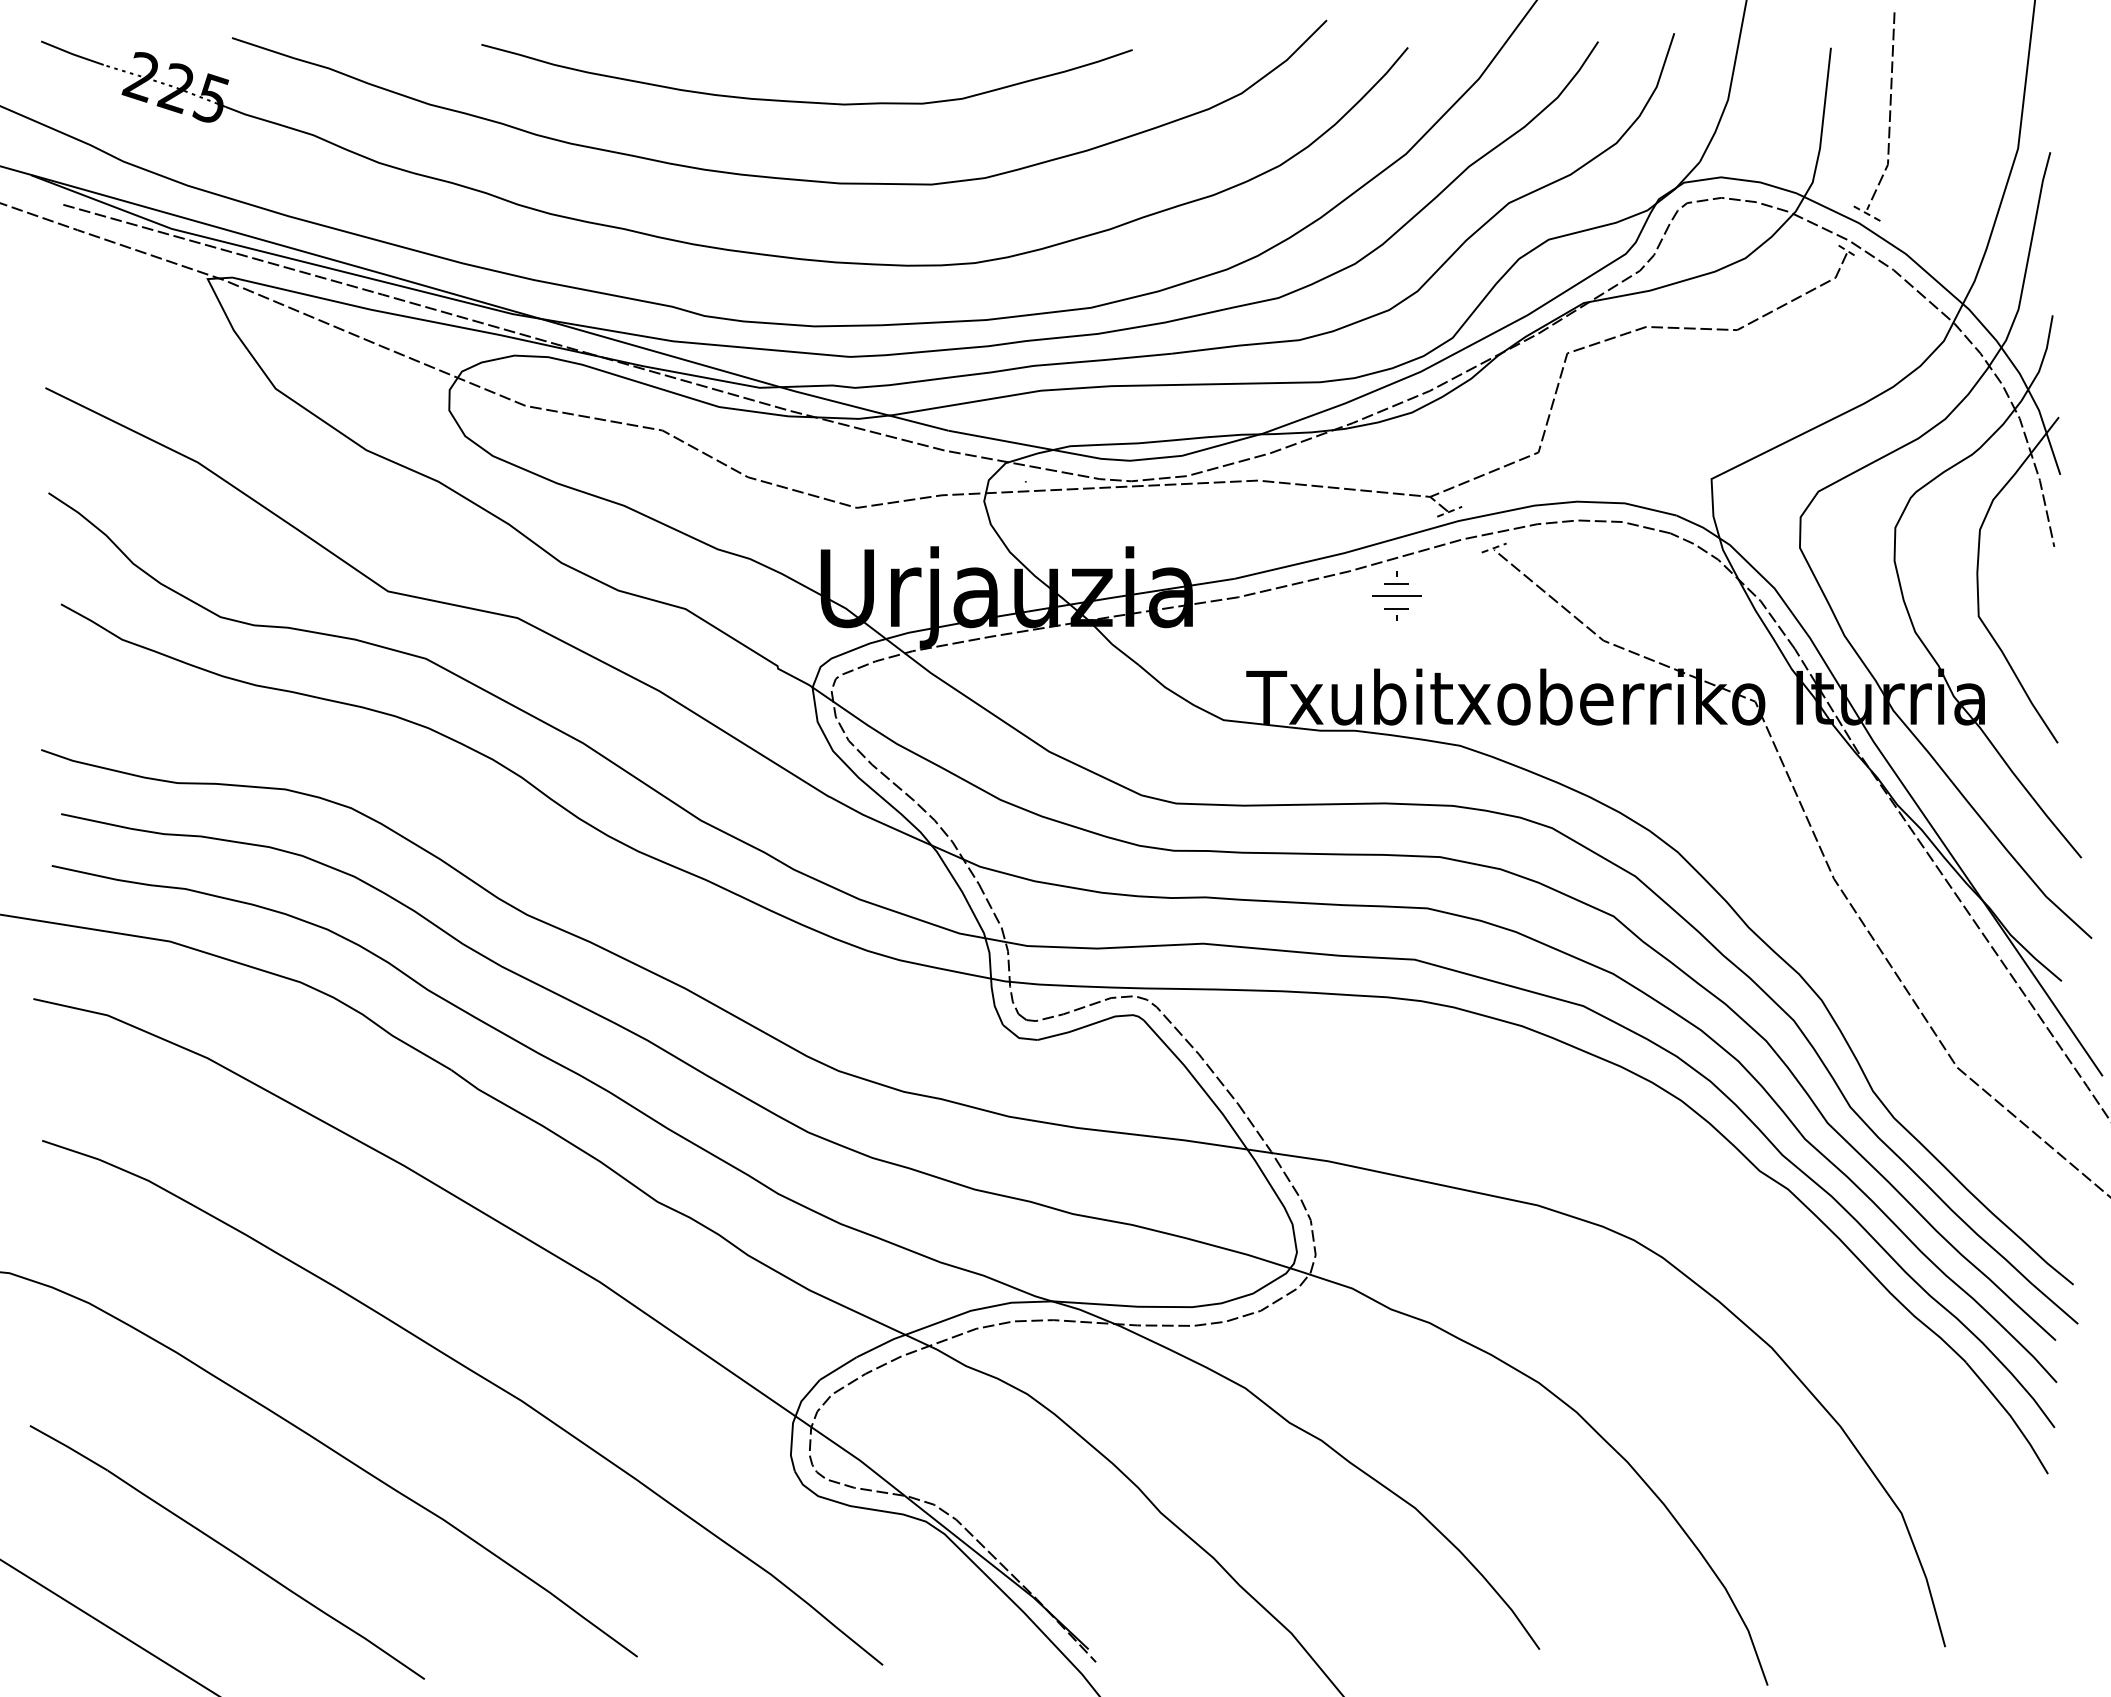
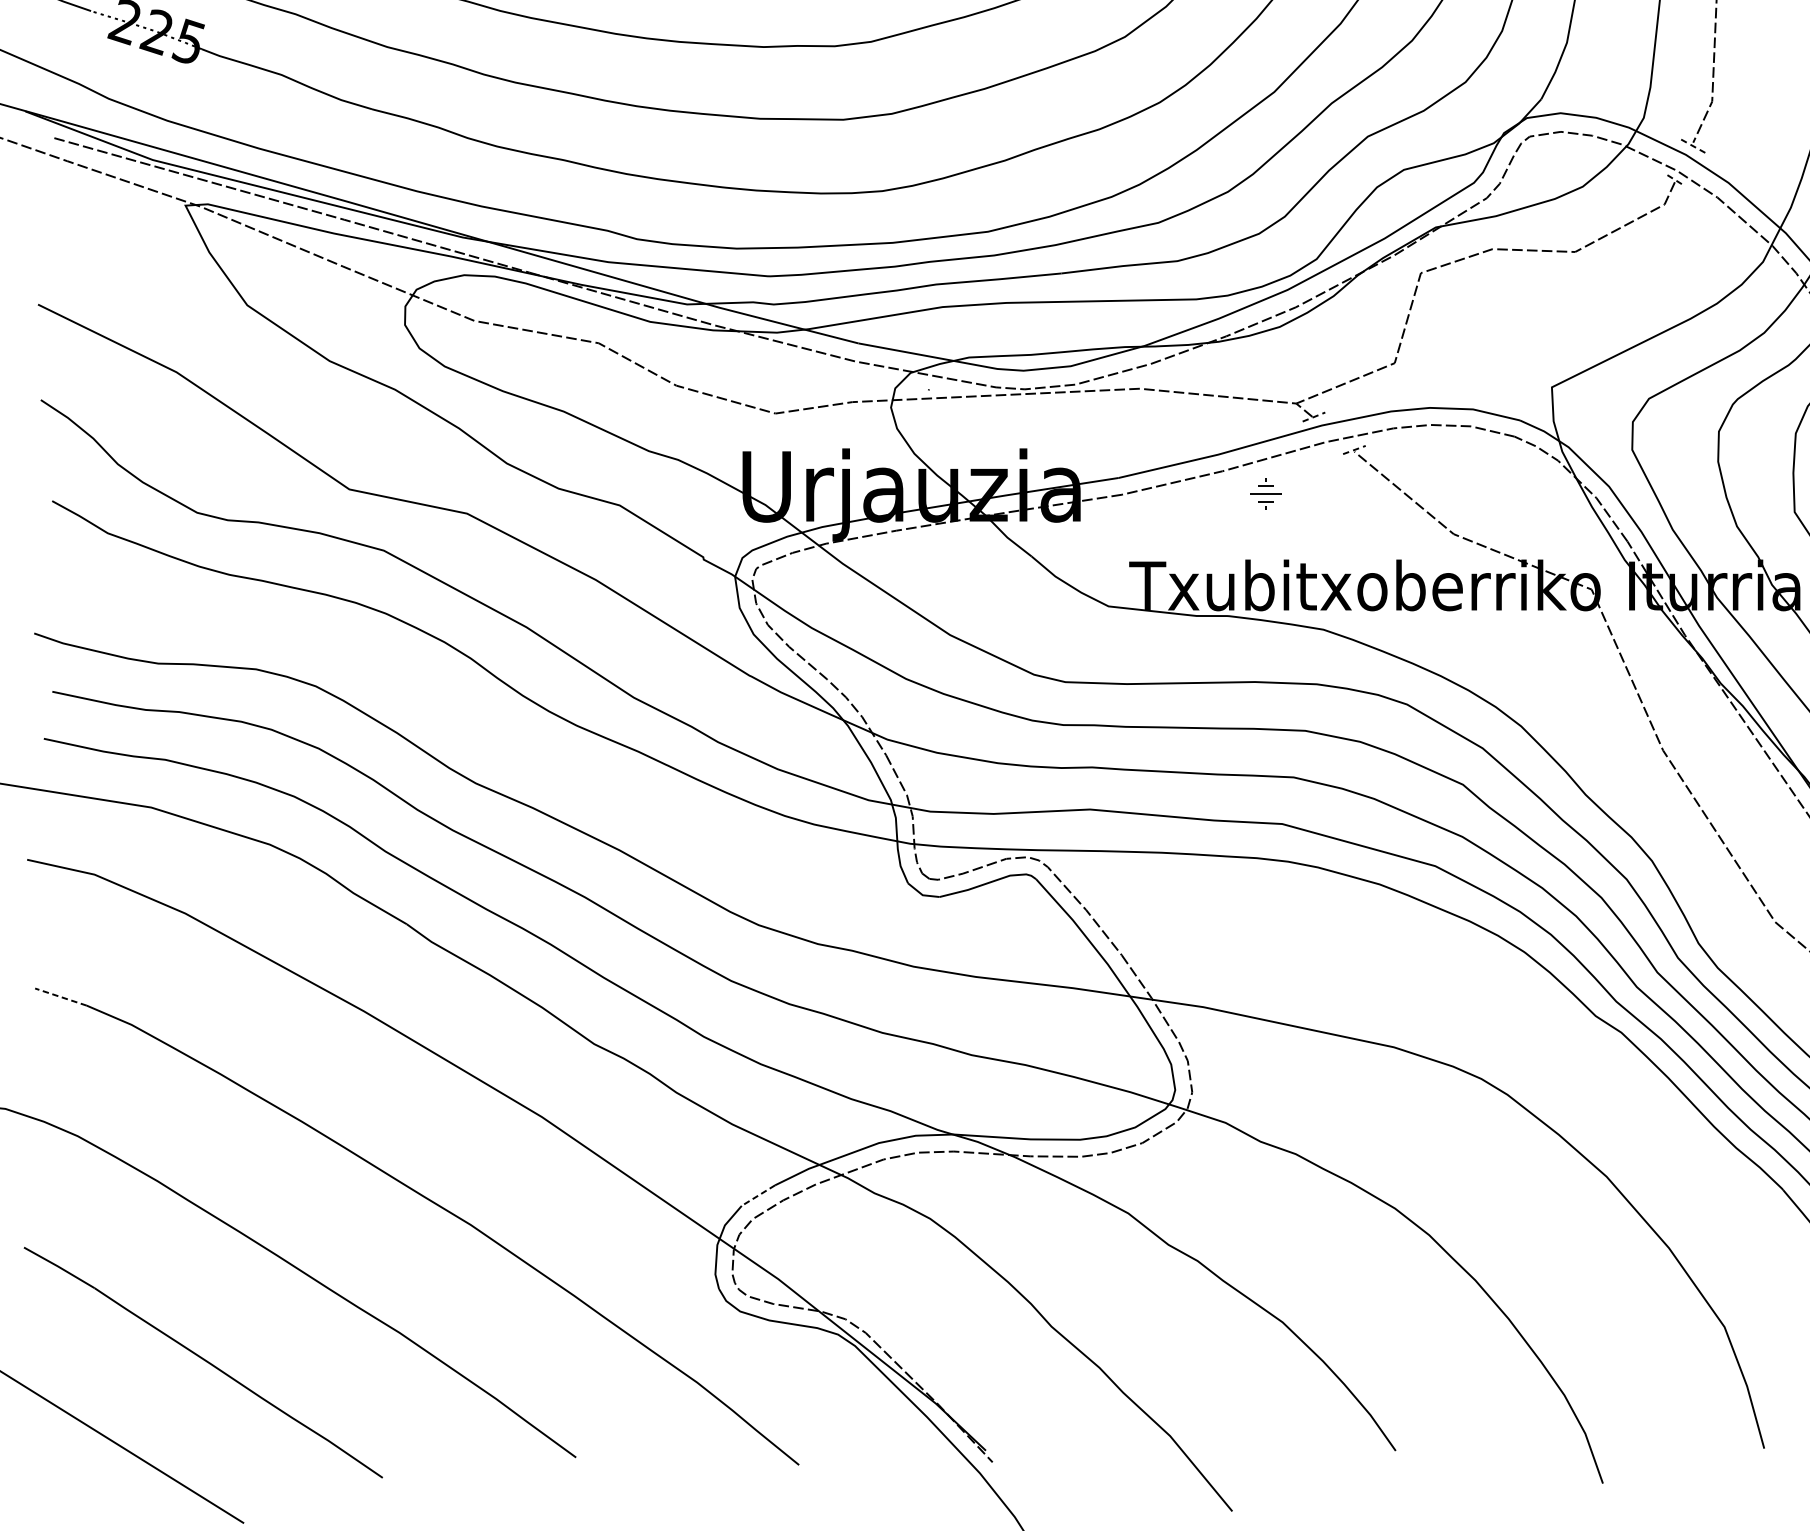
part: (1396, 595) -> (1265, 493), size x0.7
line: (70, 1150) -> (60, 997), solid -> dashed
line: (838, 1368) -> (758, 1195), solid -> dashed

